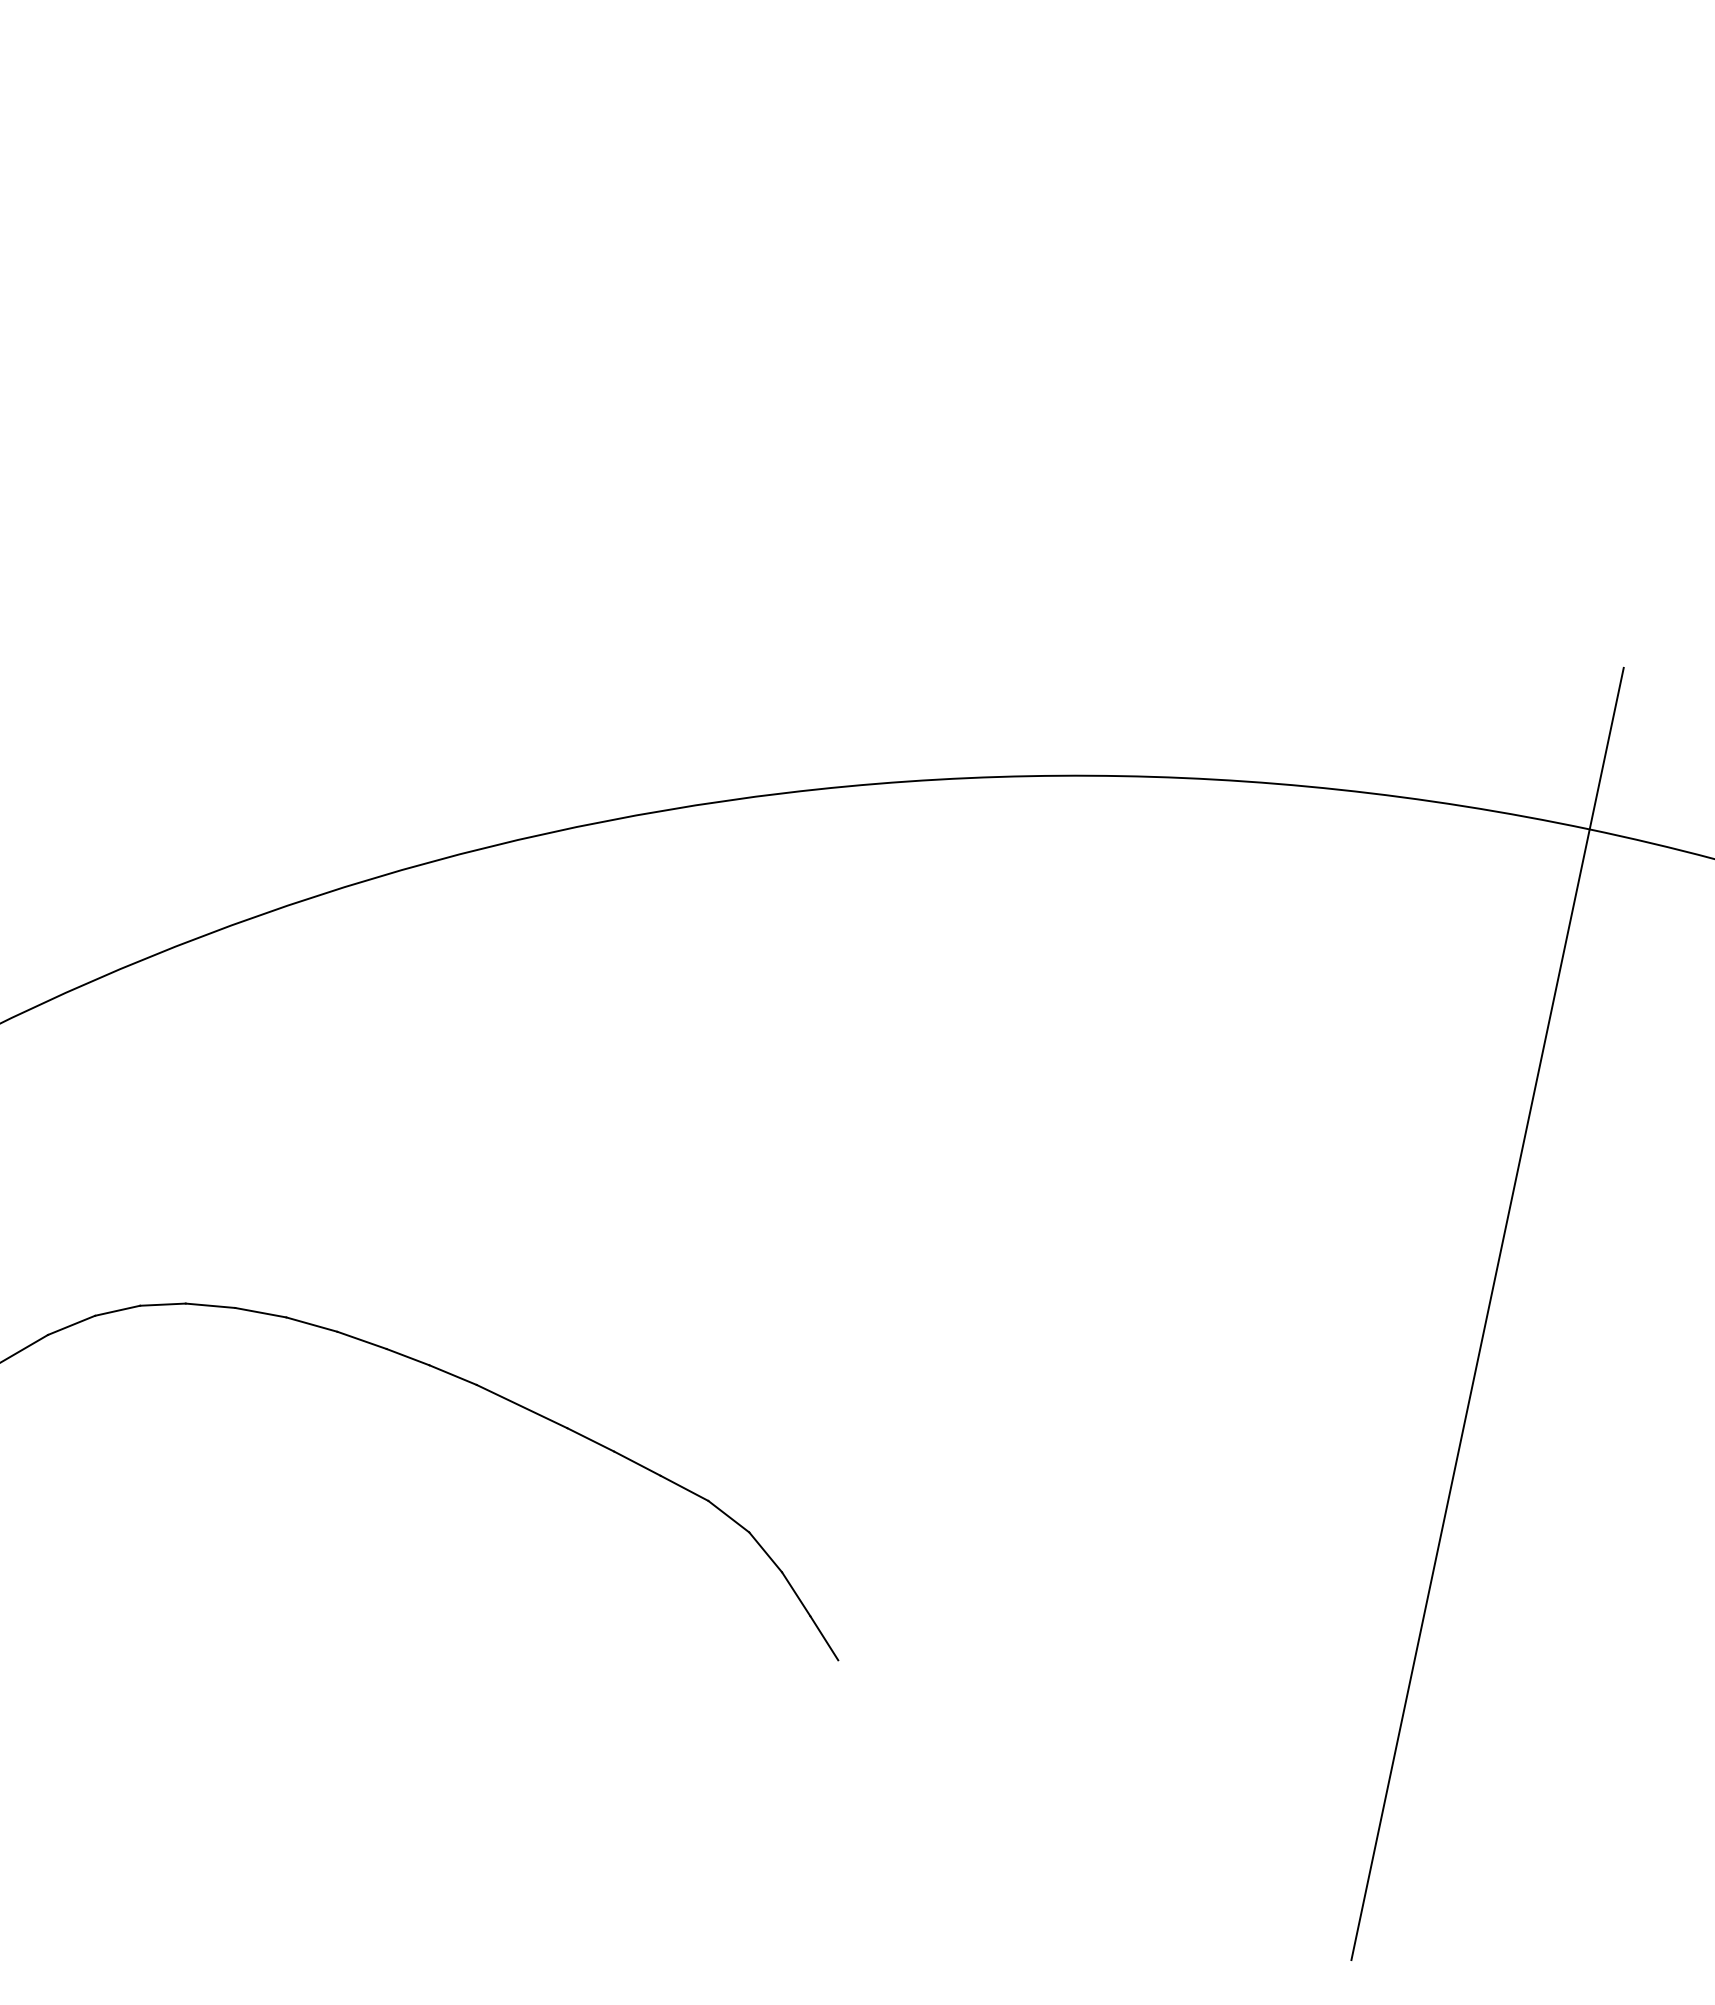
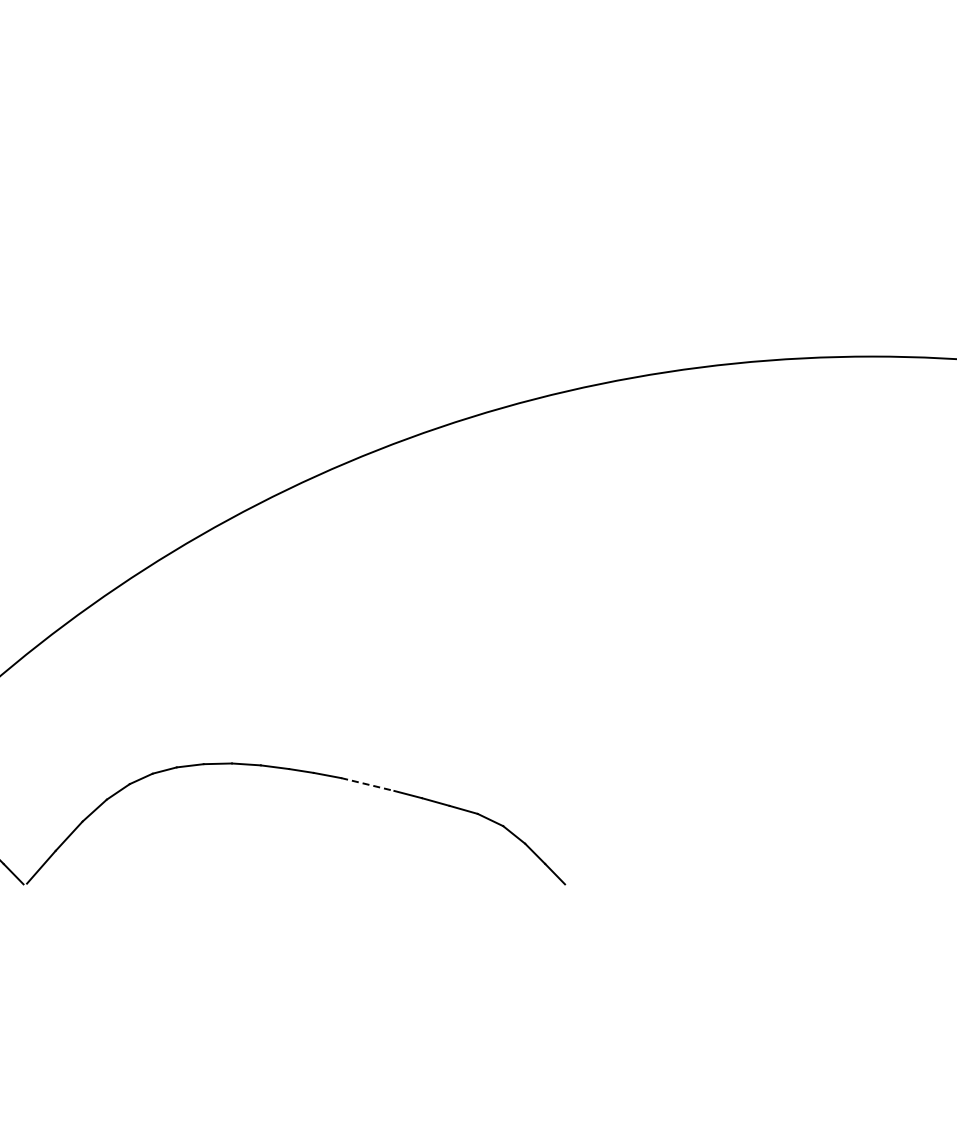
line: (1487, 1313) -> (872, 626), removed
line: (523, 1406) -> (368, 784), solid -> dashed

